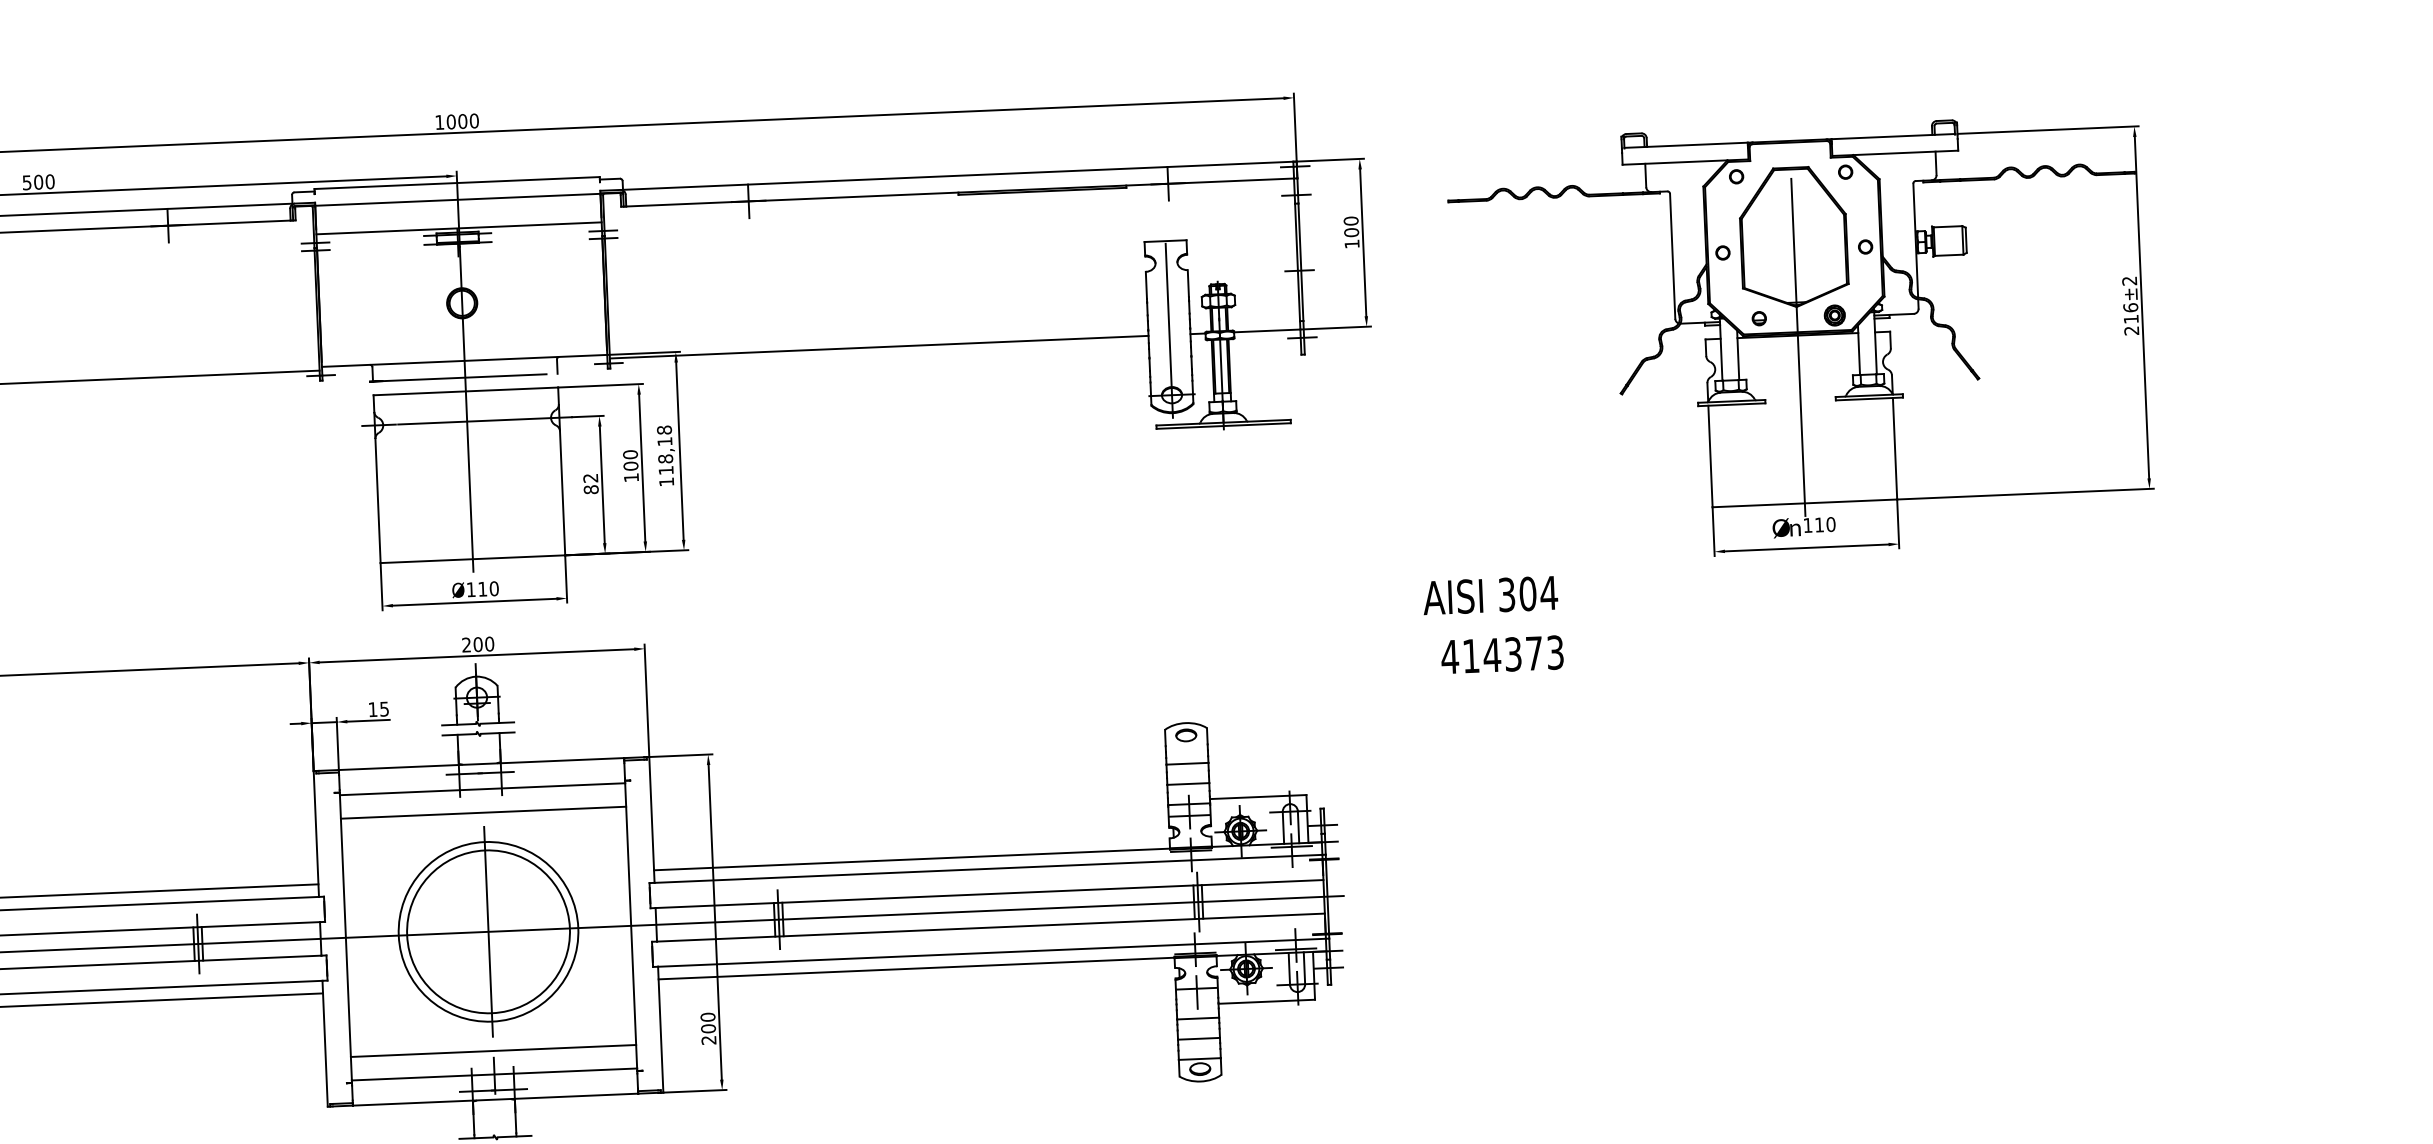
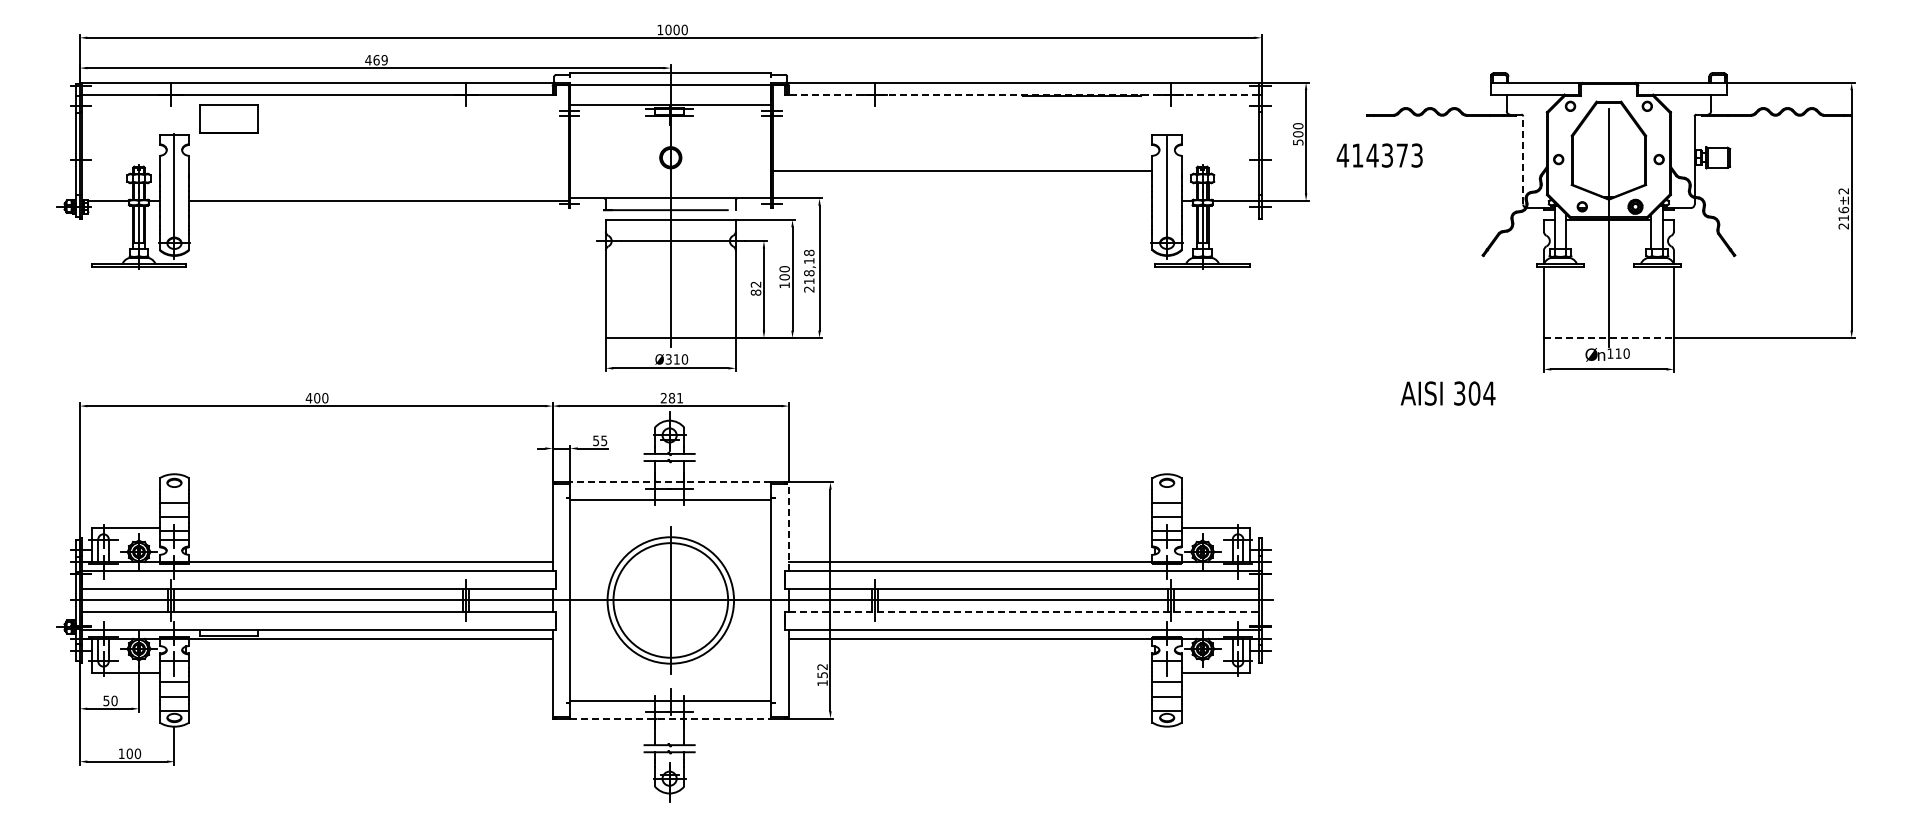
text: (38, 182) -> (376, 60), 500 -> 469
line: (959, 192) -> (1023, 94), solid -> dashed
text: (1352, 244) -> (1298, 142), 100 -> 500
line: (1672, 254) -> (1523, 159), solid -> dashed
line: (878, 346) -> (962, 170), moved
text: (666, 482) -> (809, 289), 118,18 -> 218,18
line: (1804, 504) -> (1608, 338), solid -> dashed
text: (470, 589) -> (668, 359), 110 -> 310
text: (1489, 595) -> (1447, 393), moved
text: (483, 644) -> (675, 398), 200 -> 281
text: (1501, 654) -> (1379, 155), moved
text: (373, 709) -> (596, 440), 15 -> 55
line: (481, 764) -> (670, 482), solid -> dashed
line: (483, 812) -> (670, 516), removed
line: (651, 819) -> (788, 526), solid -> dashed
line: (991, 927) -> (1024, 612), solid -> dashed
text: (708, 1027) -> (822, 674), 200 -> 152
line: (493, 1051) -> (670, 684), removed
line: (496, 1099) -> (671, 718), solid -> dashed

